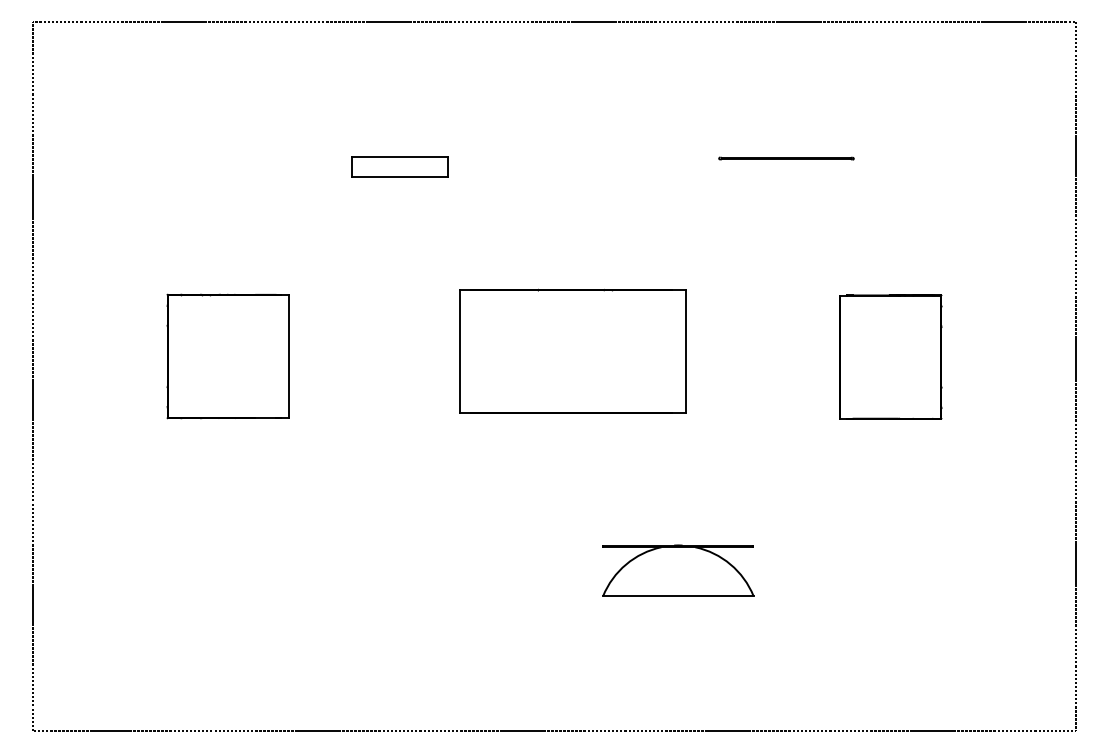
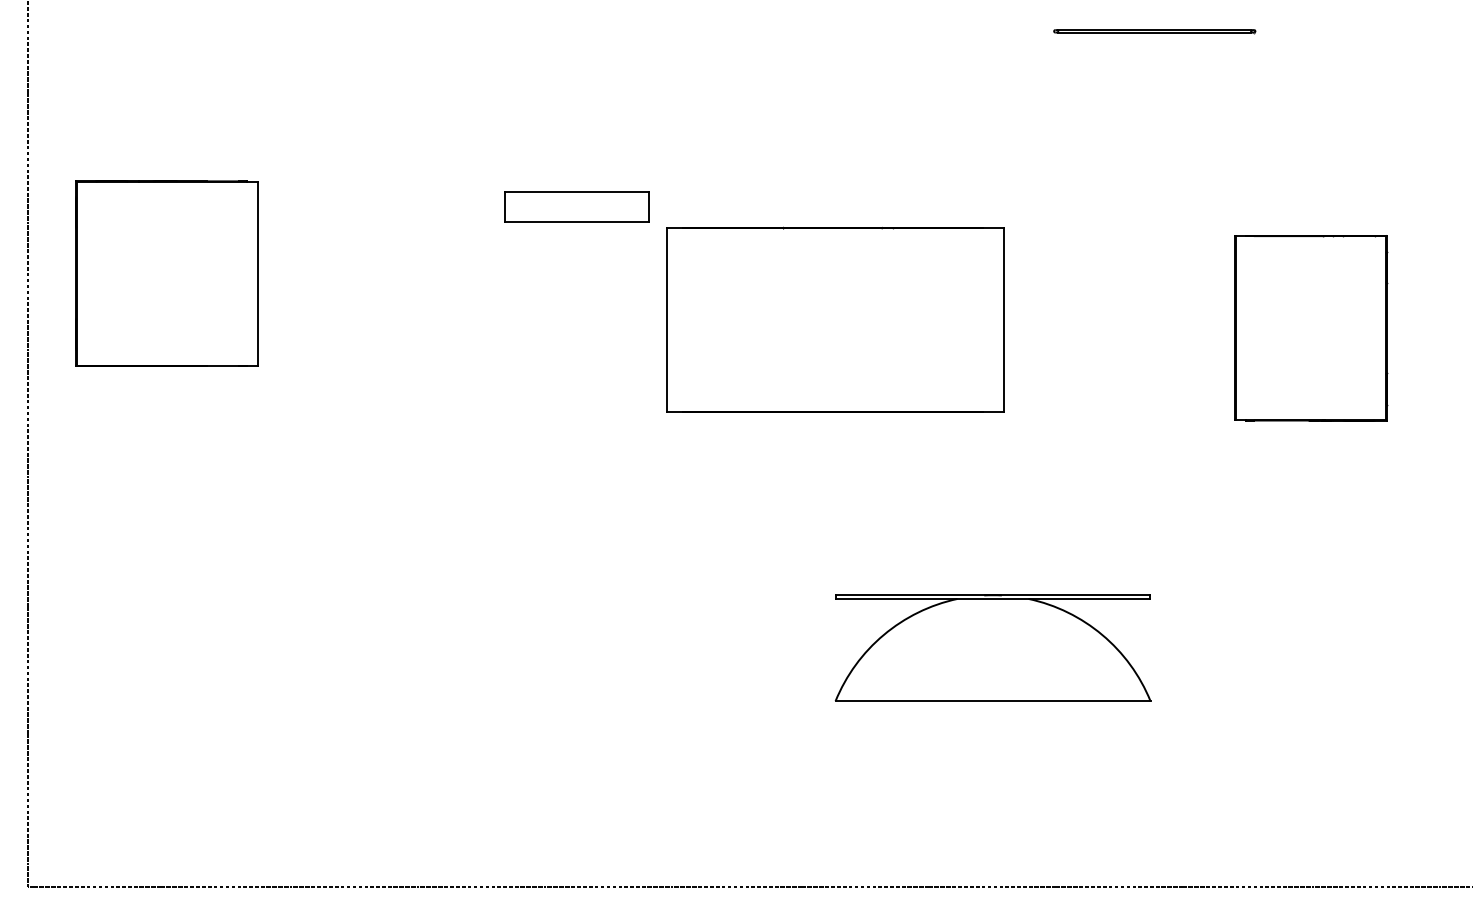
part: (399, 166) -> (575, 206), moved
part: (227, 356) -> (165, 273), moved
part: (678, 570) -> (993, 647), size x1.4

